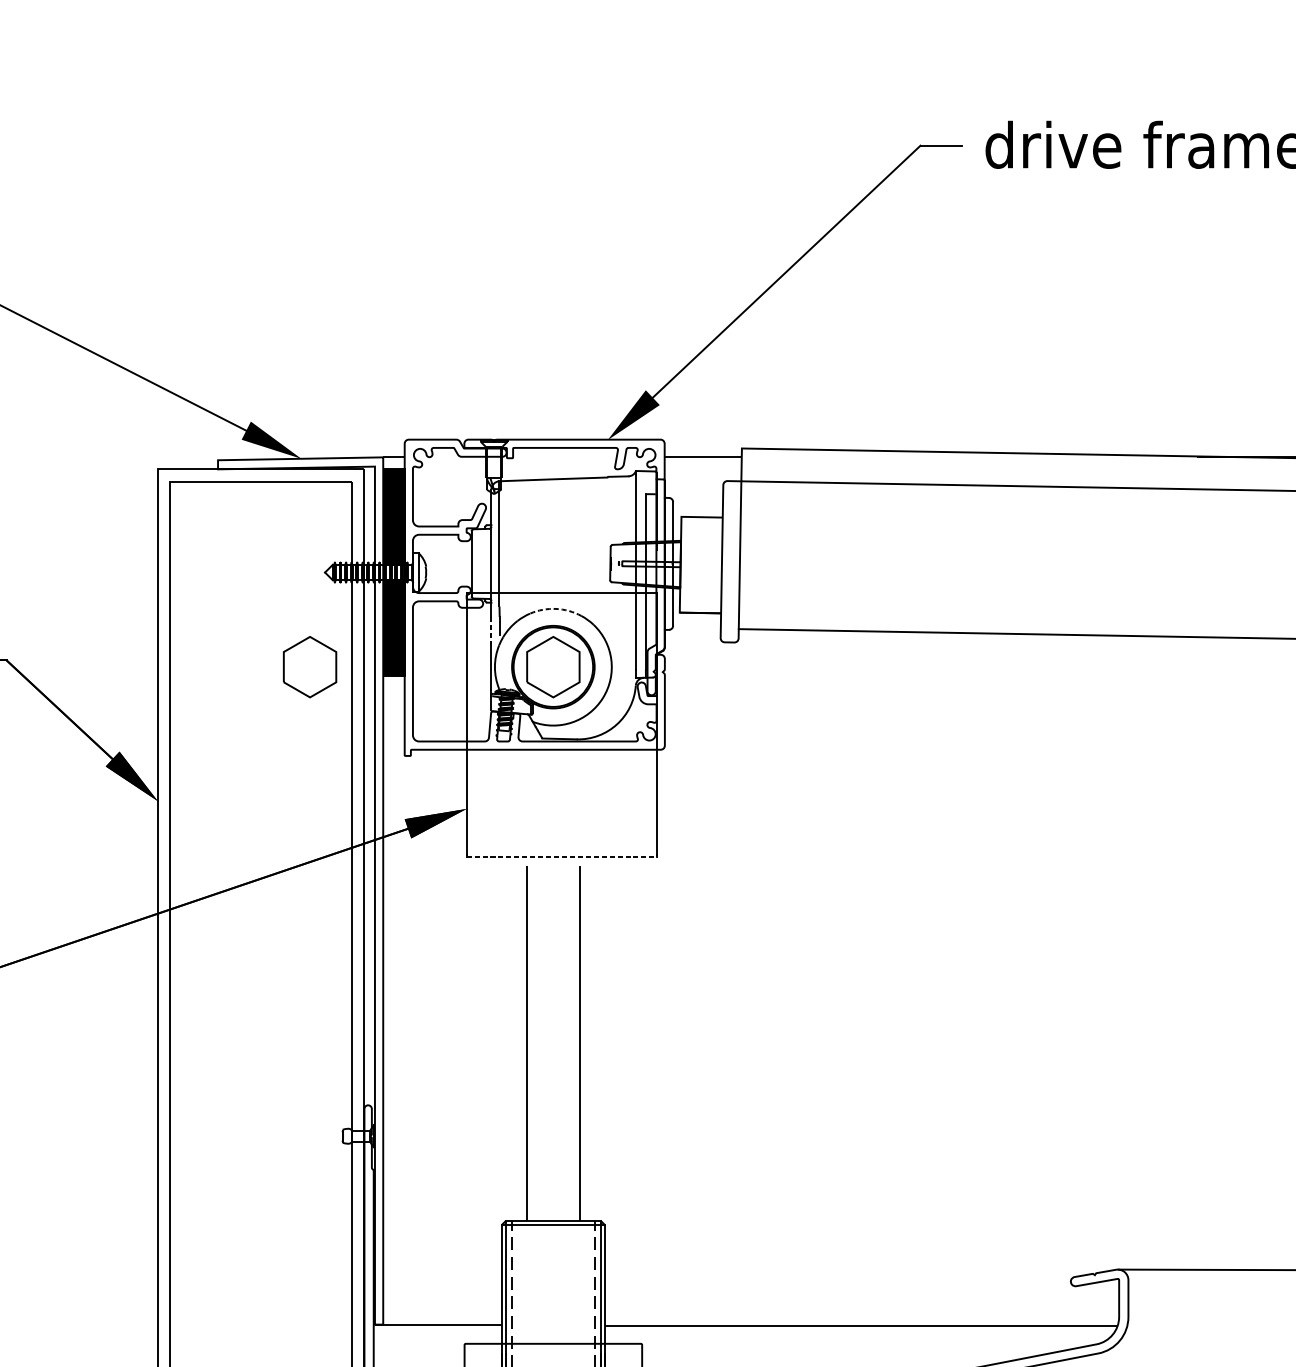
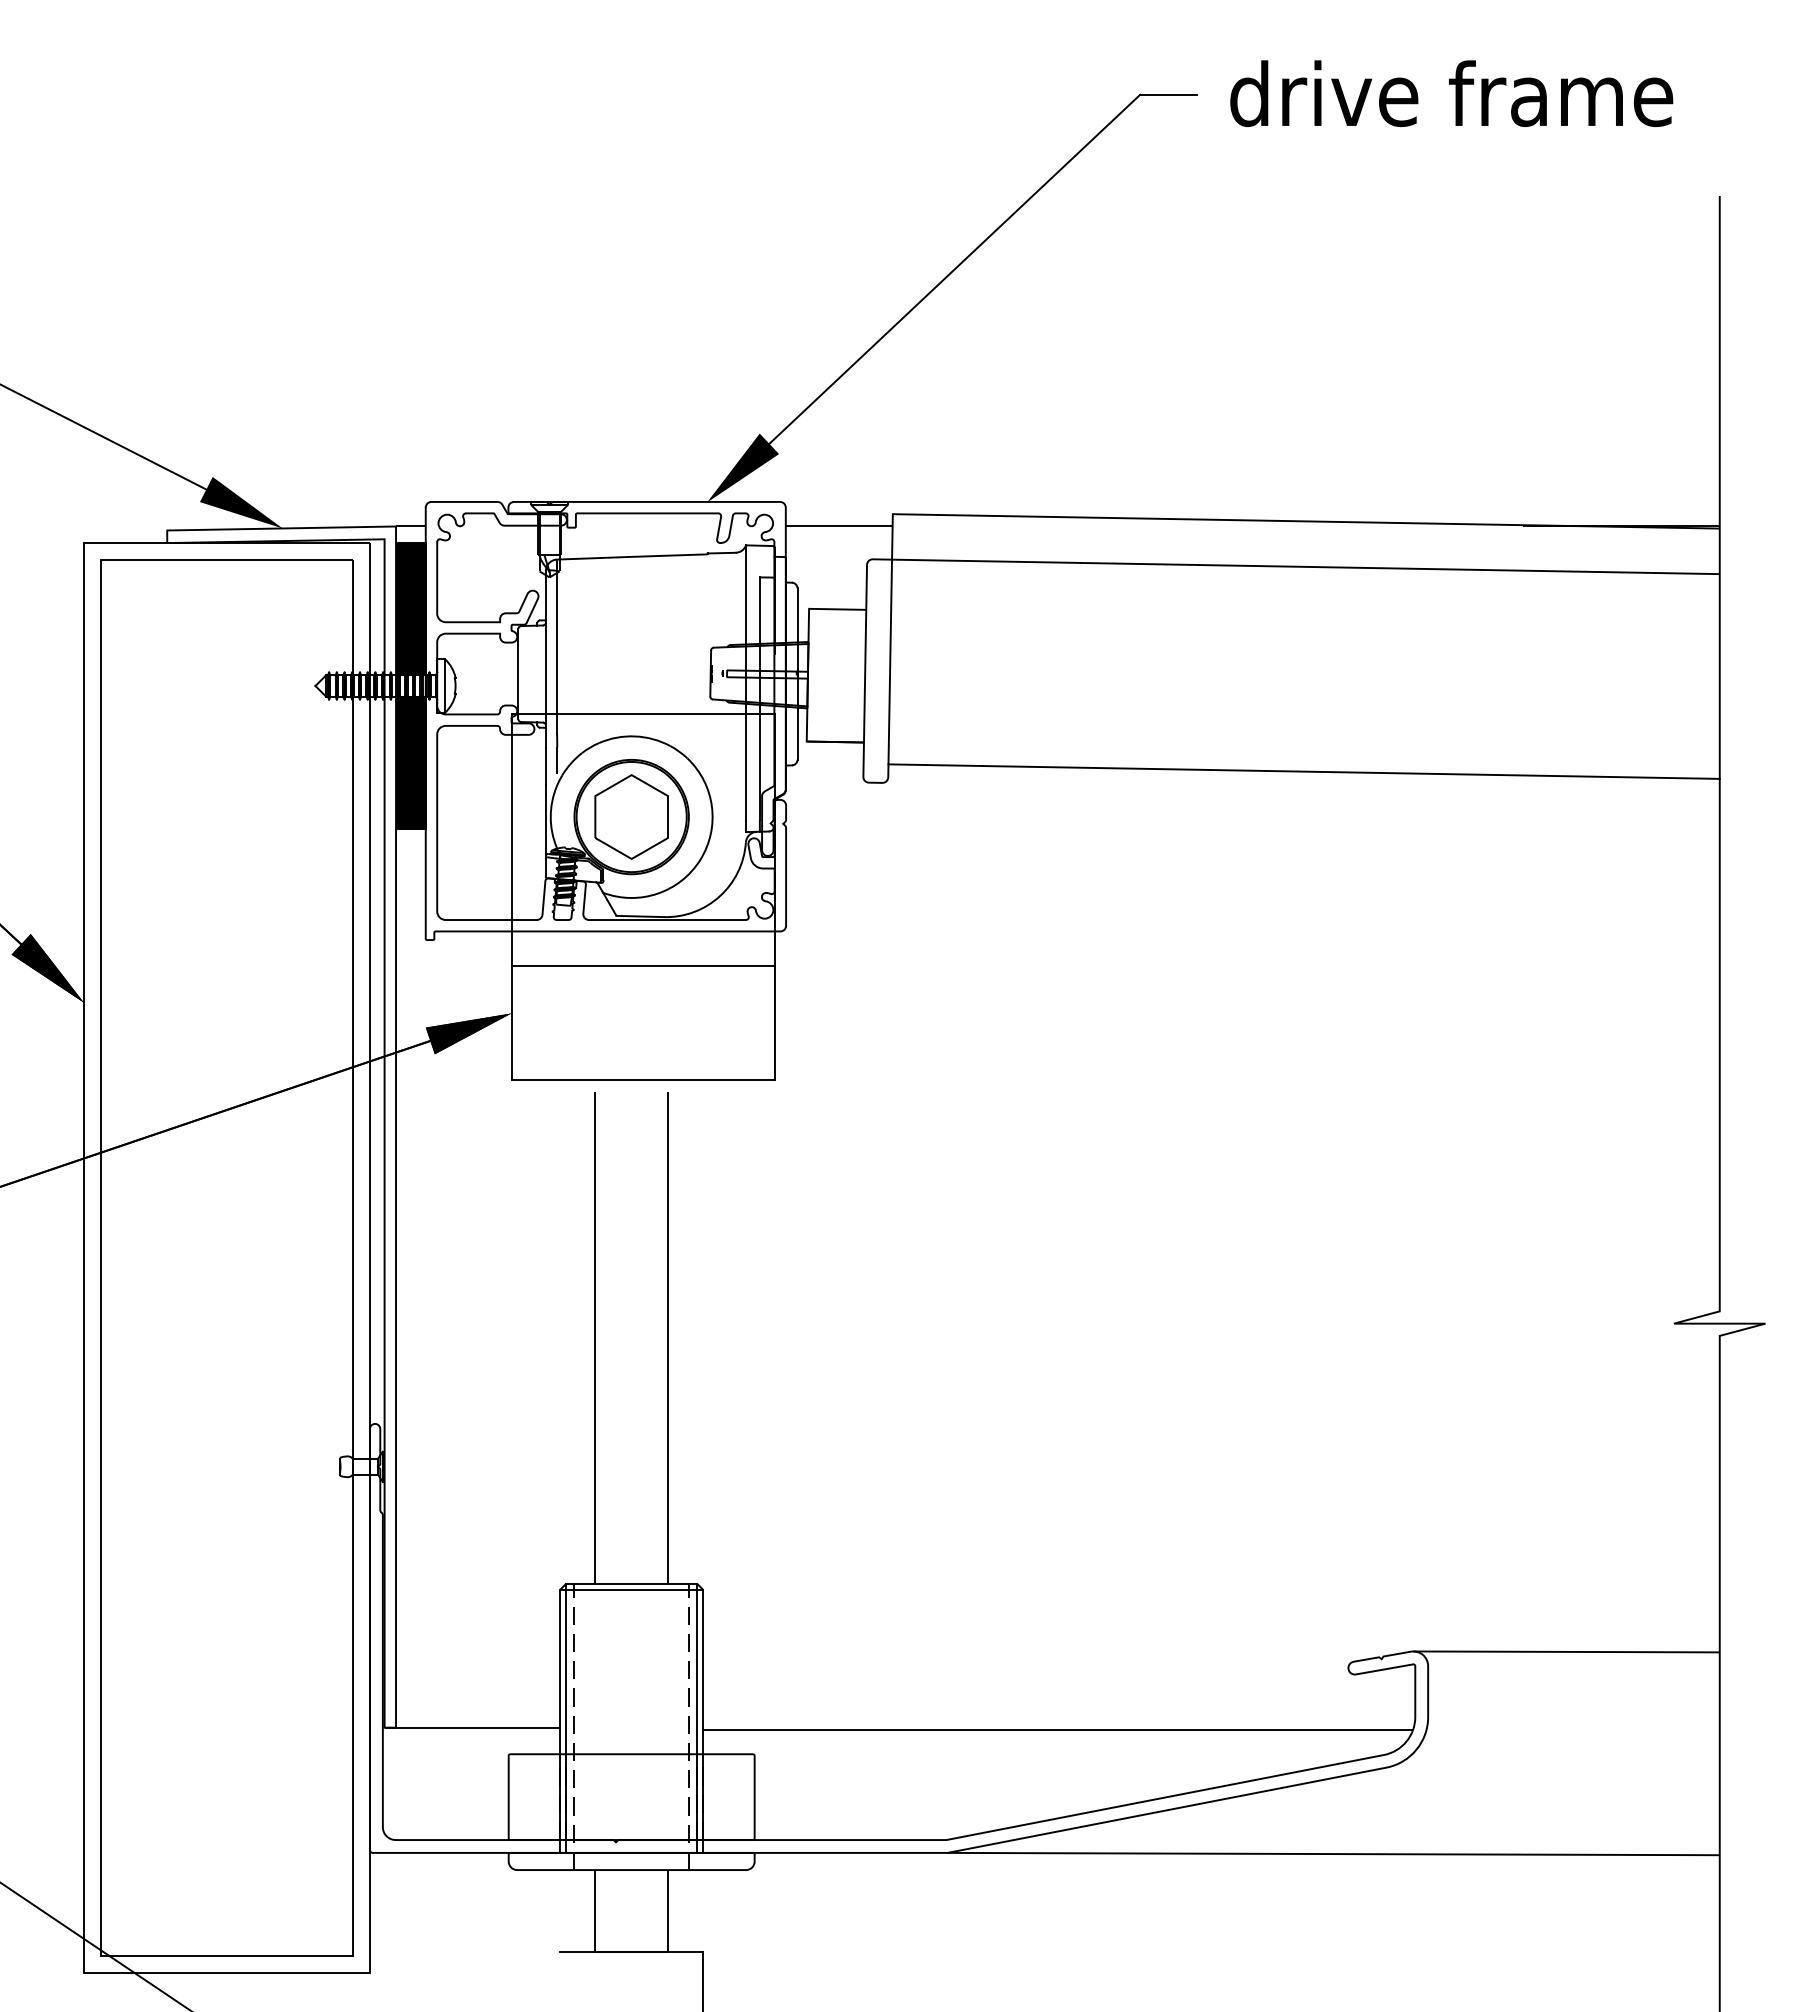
arc: (556, 609) -> (635, 736), dashed -> solid
line: (491, 630) -> (545, 766), dashed -> solid
part: (309, 666) -> (294, 816), removed
line: (561, 774) -> (642, 965), added
line: (561, 857) -> (643, 1080), dashed -> solid

